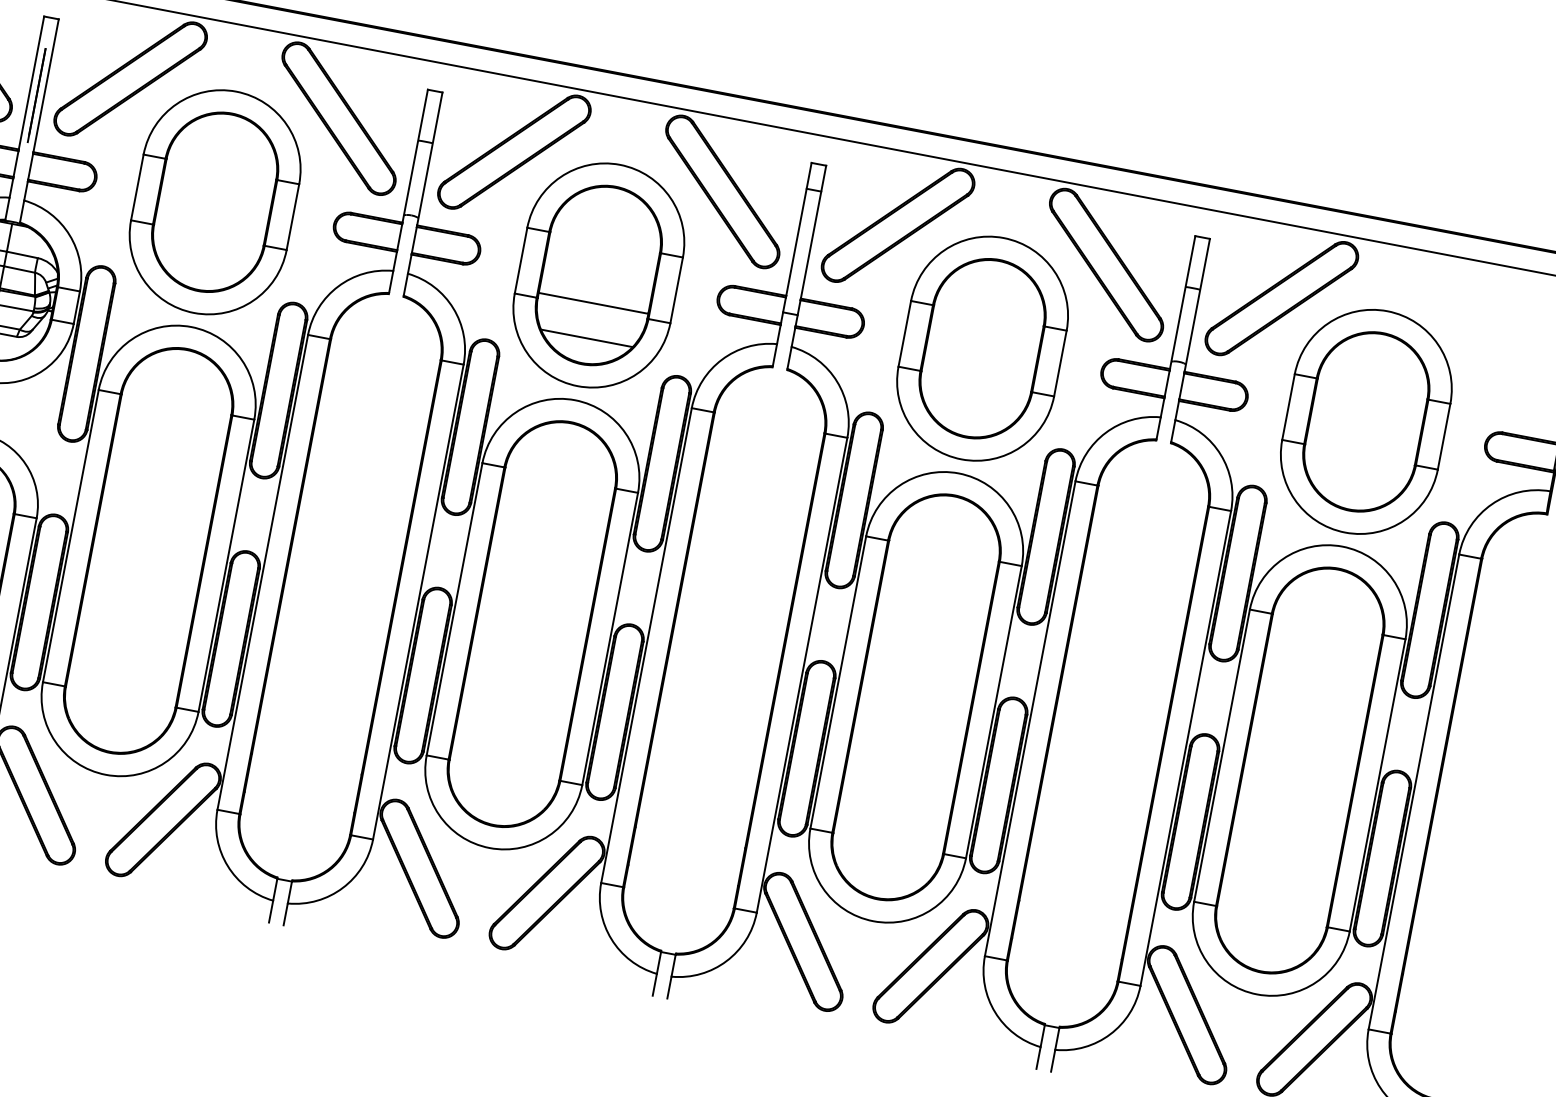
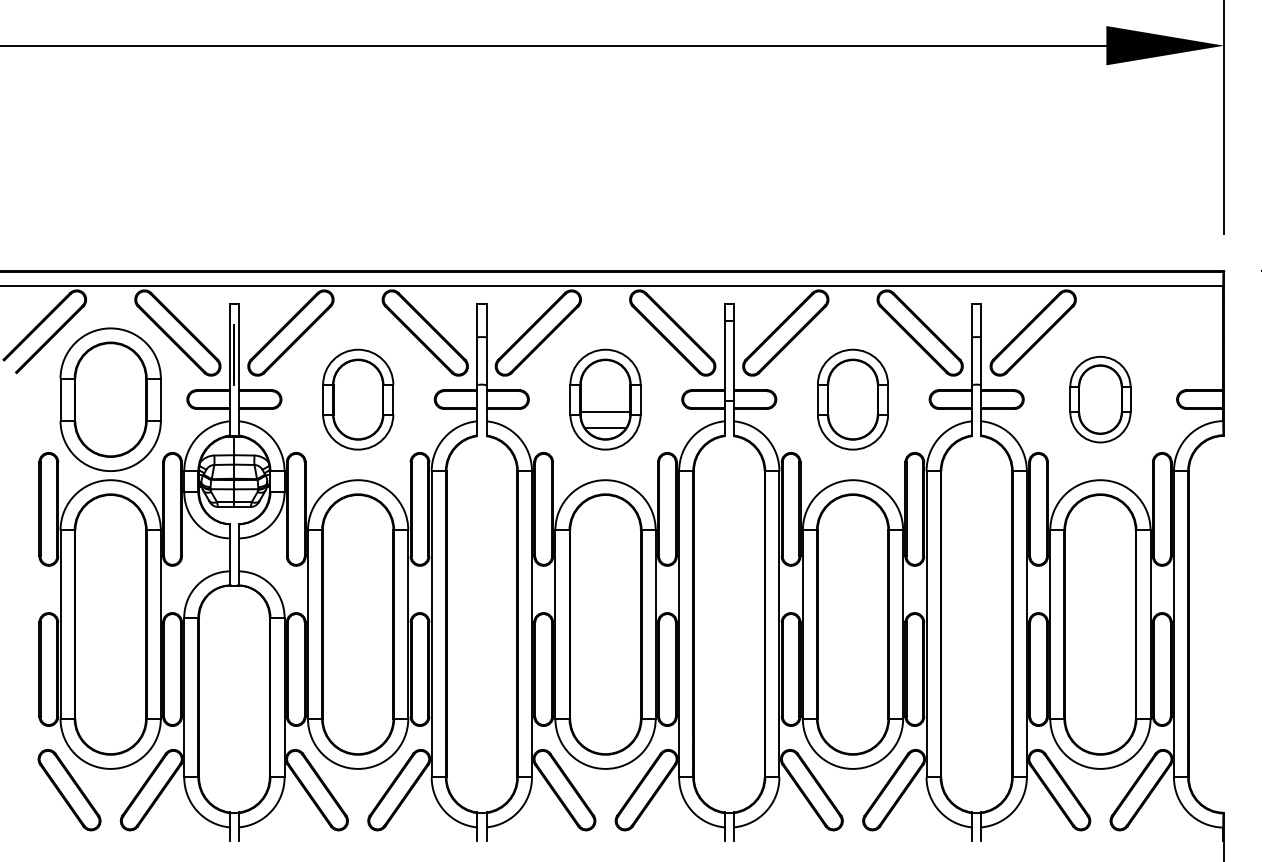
part: (215, 202) -> (358, 399), size x0.7
part: (598, 275) -> (605, 399), size x0.7
part: (981, 348) -> (852, 399), size x0.7
part: (1366, 421) -> (1100, 399), size x0.6

